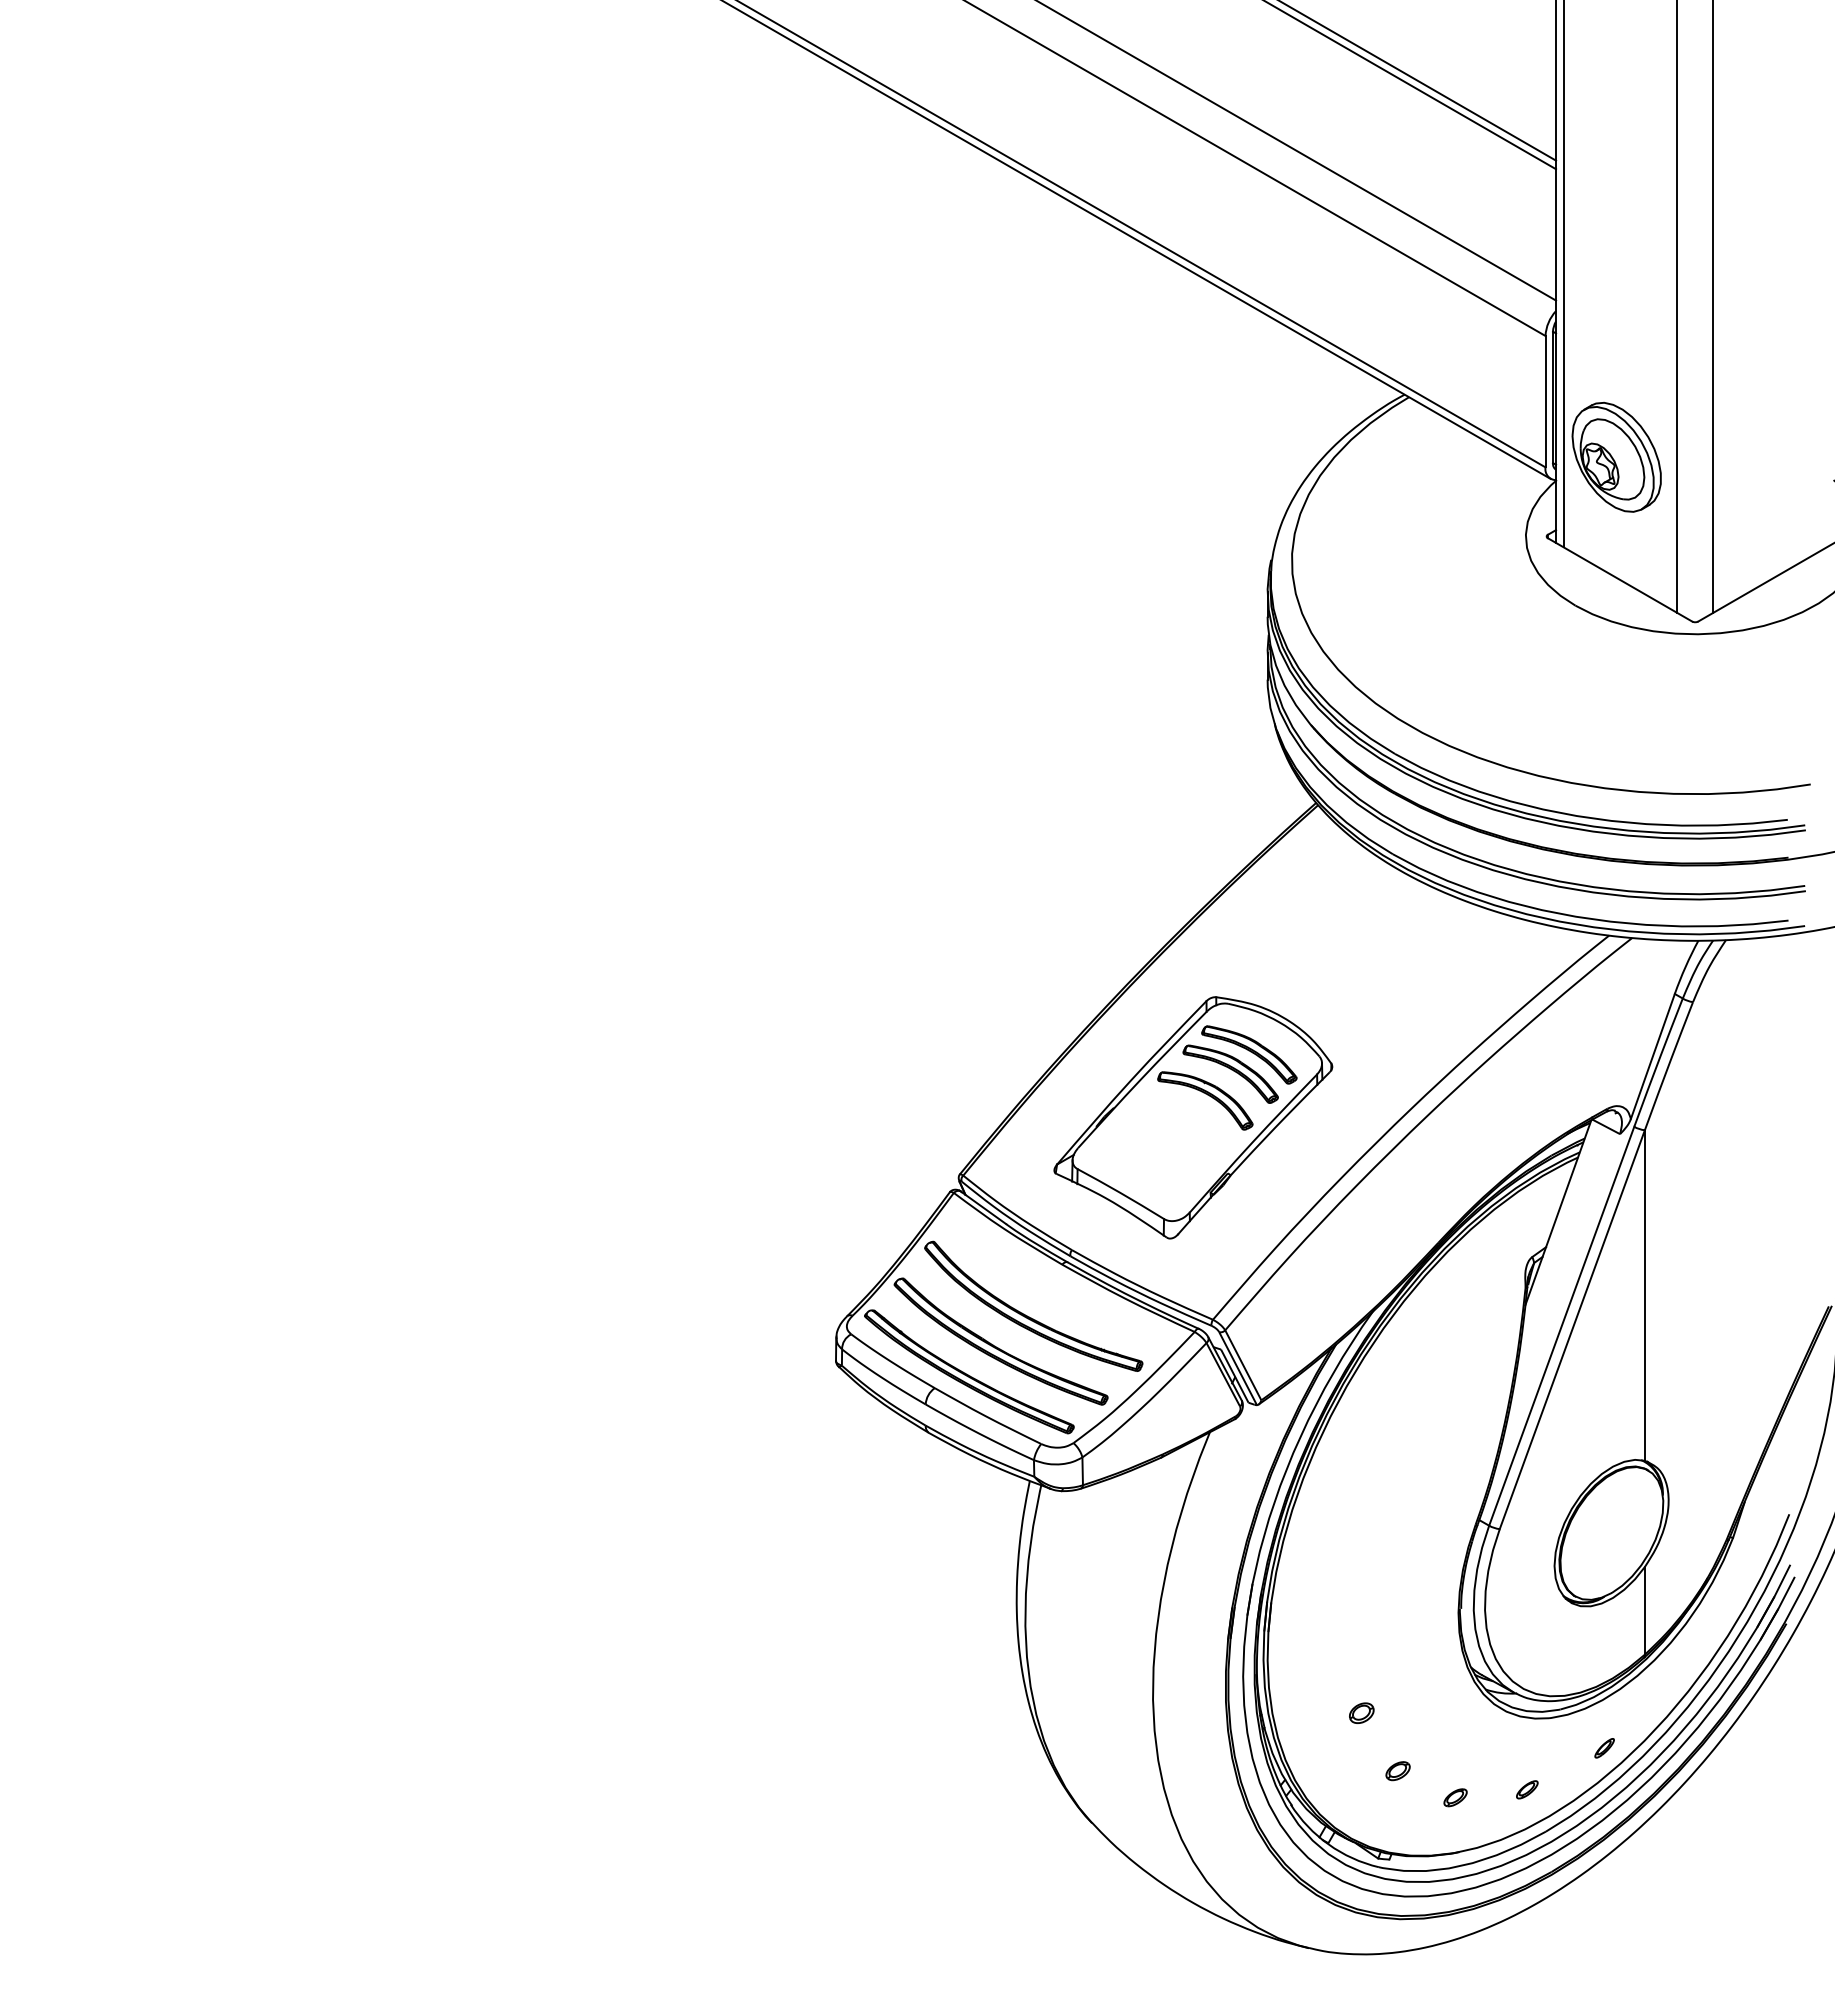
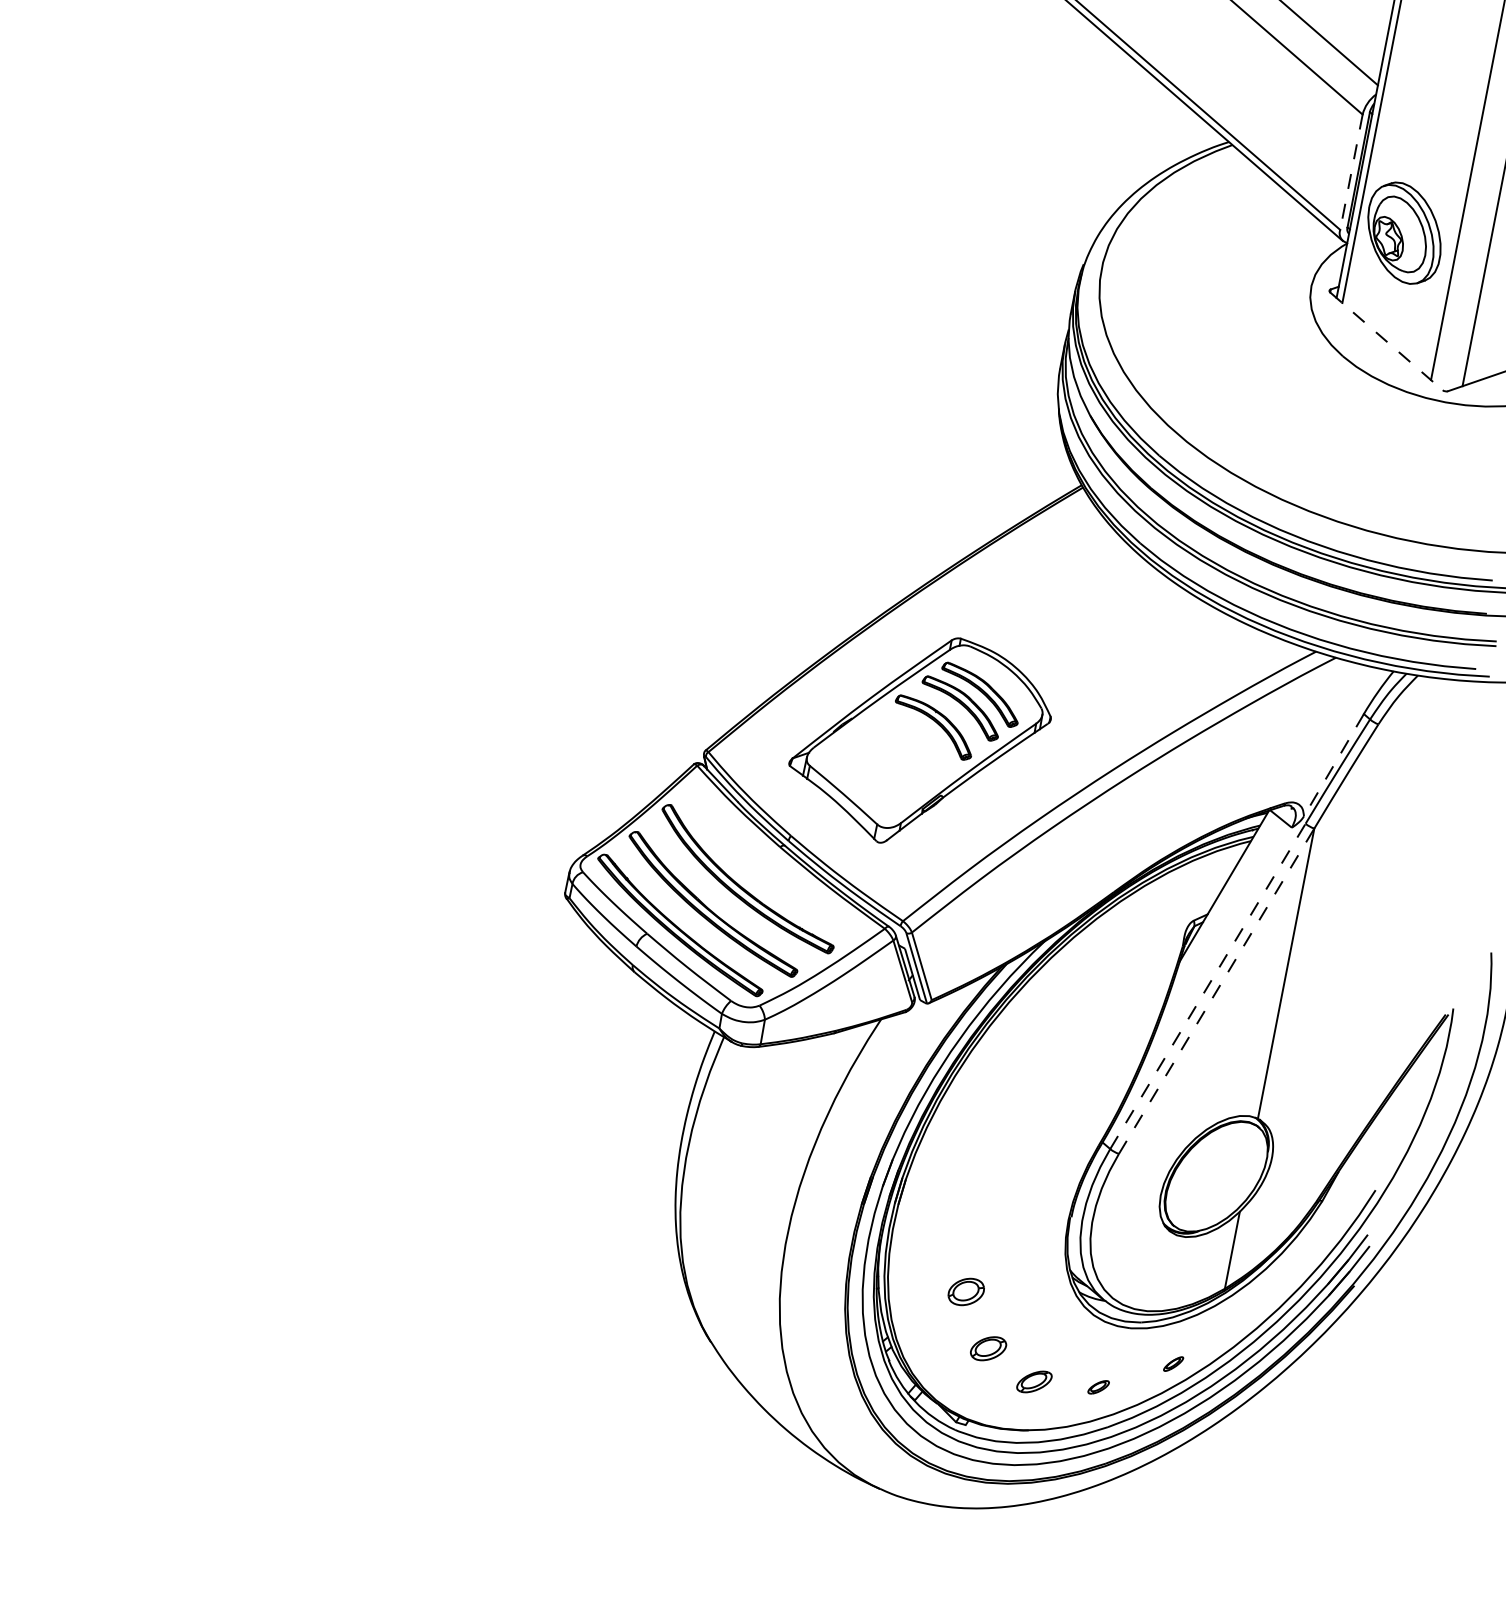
line: (1545, 401) -> (1351, 172), solid -> dashed
line: (1620, 580) -> (1386, 341), solid -> dashed
line: (1652, 1056) -> (1333, 765), solid -> dashed
line: (1561, 1325) -> (1207, 985), solid -> dashed
line: (1572, 1329) -> (1216, 991), solid -> dashed
part: (1361, 1712) -> (966, 1291), size x1.6
part: (1397, 1771) -> (987, 1349), size x1.6
part: (1455, 1797) -> (1034, 1381), size x1.6

